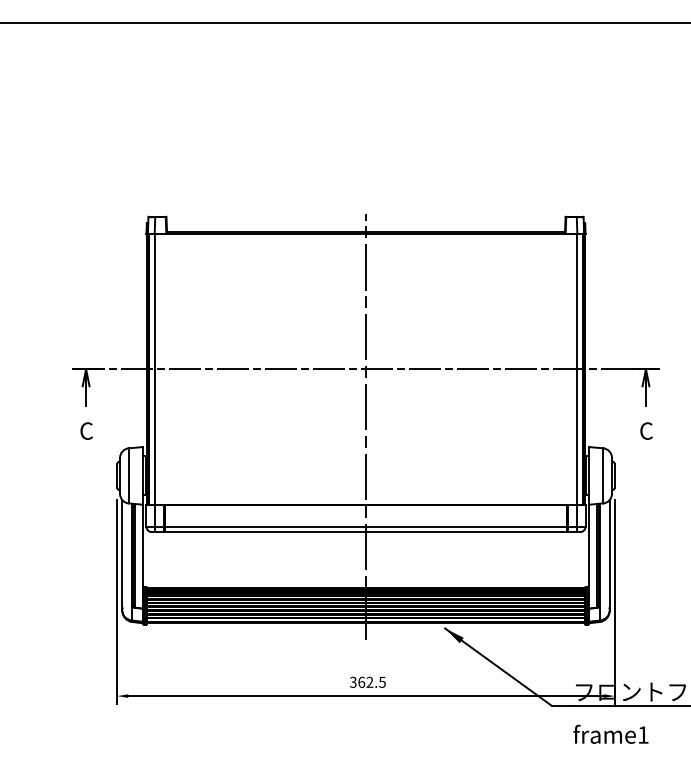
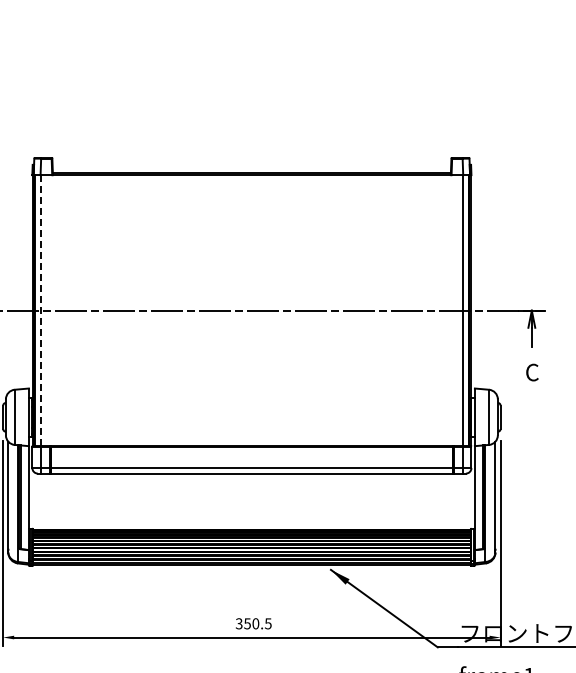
line: (155, 369) -> (41, 310), solid -> dashed
line: (366, 427) -> (252, 368), removed
text: (365, 681) -> (251, 622), 362.5 -> 350.5

